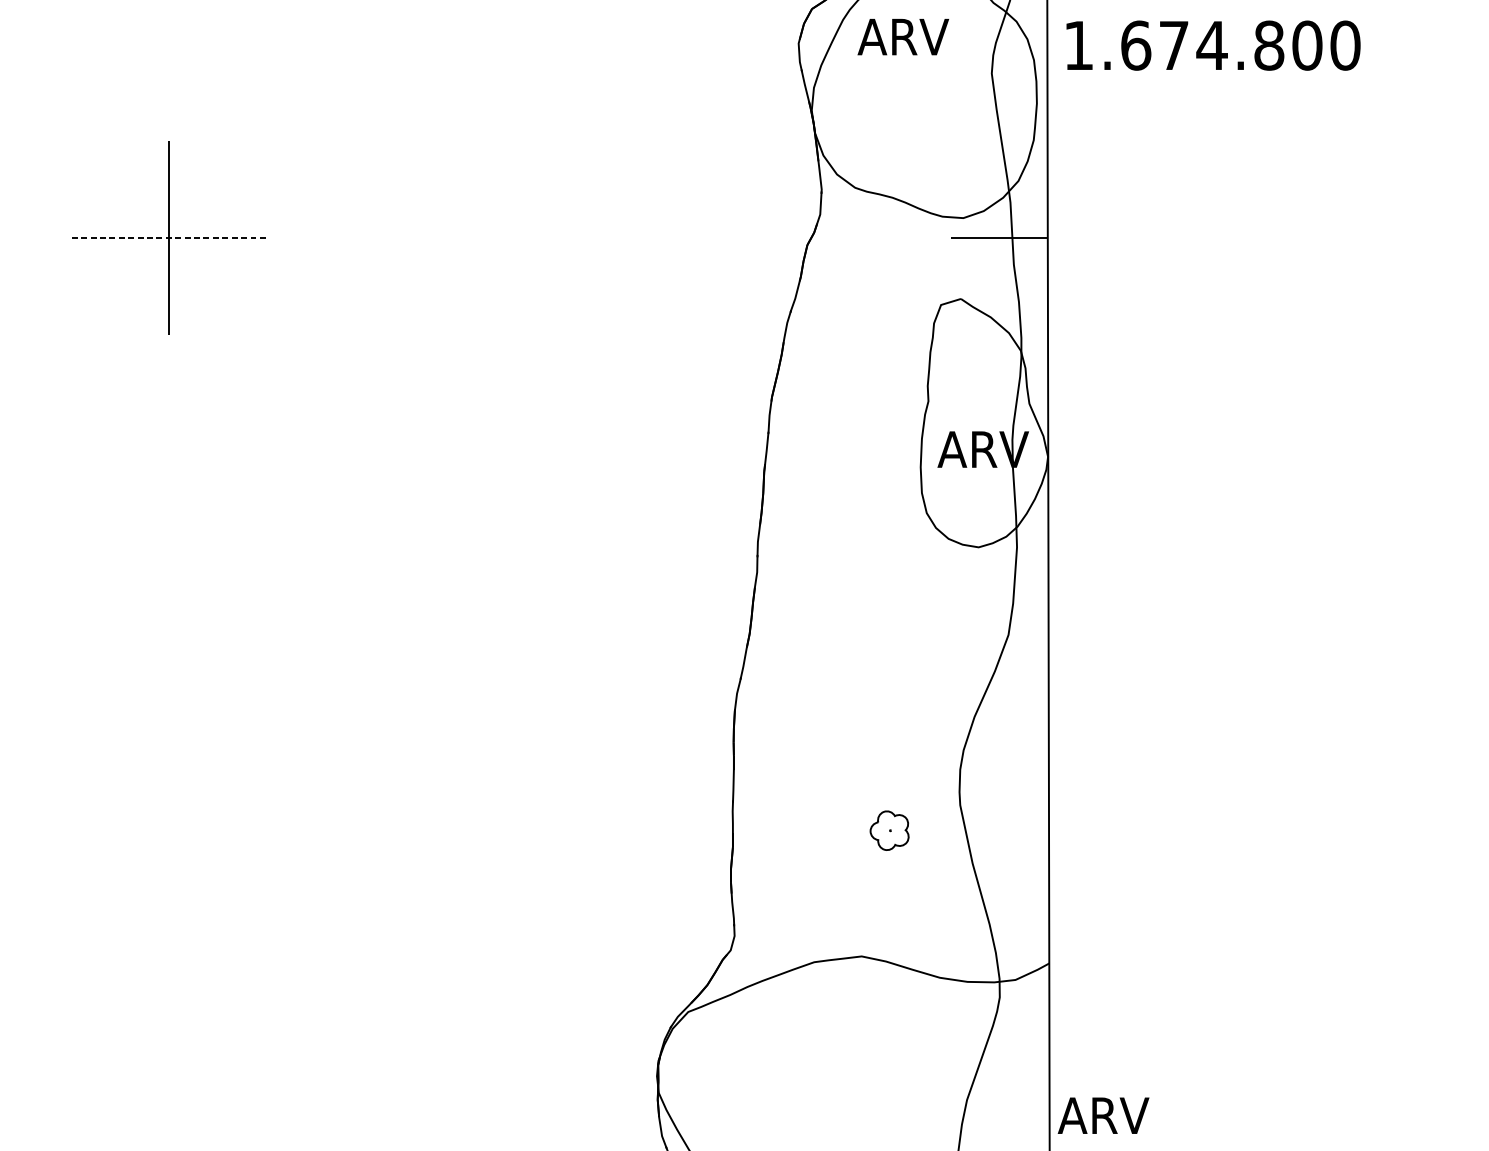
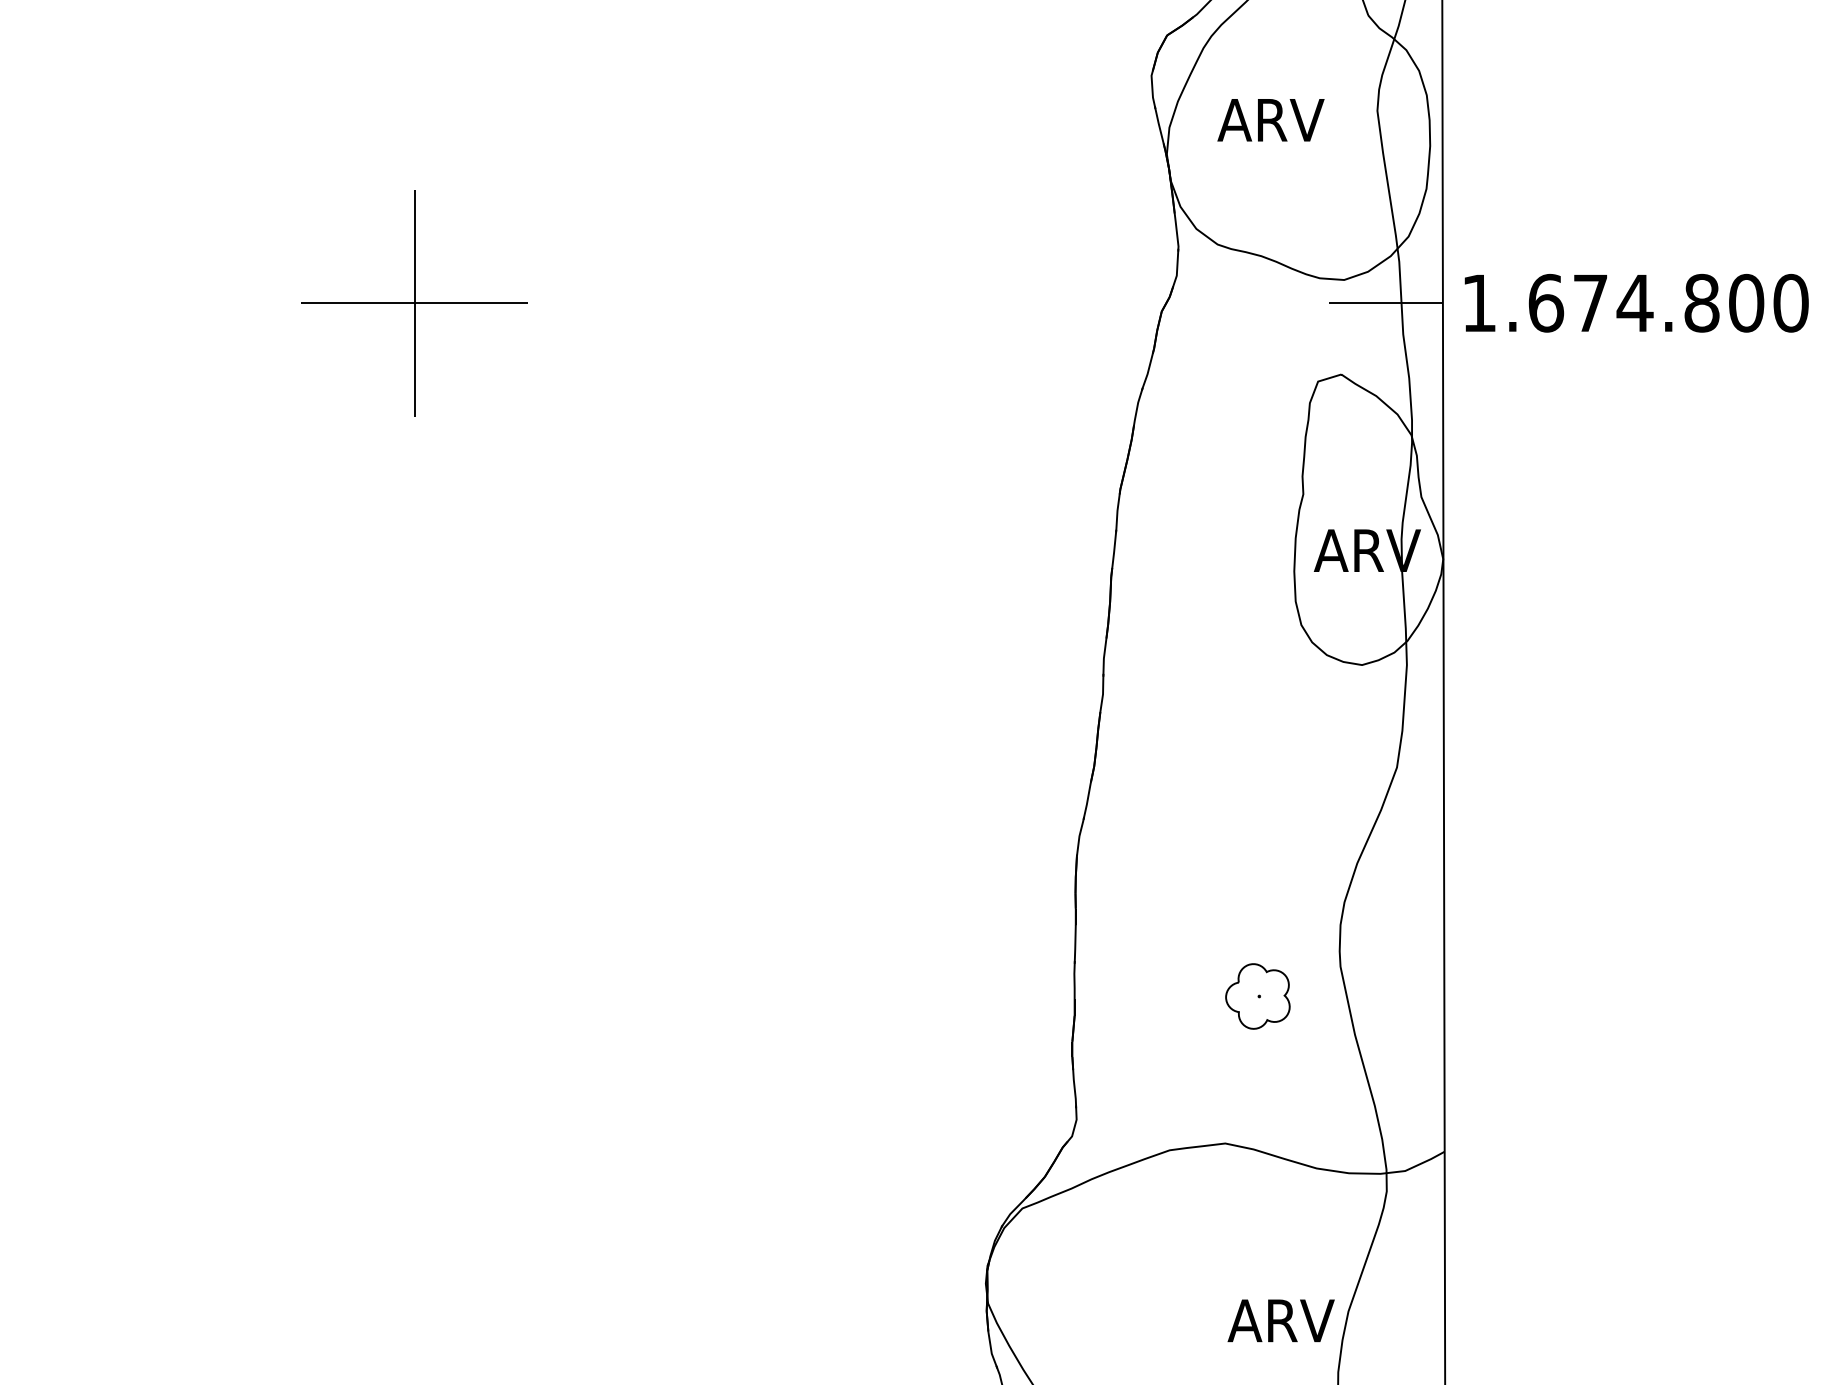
text: (902, 37) -> (1270, 120), moved
text: (1213, 45) -> (1636, 303), moved
line: (168, 238) -> (414, 303), dashed -> solid
part: (889, 830) -> (1257, 996), size x1.43
text: (1103, 1115) -> (1280, 1320), moved

